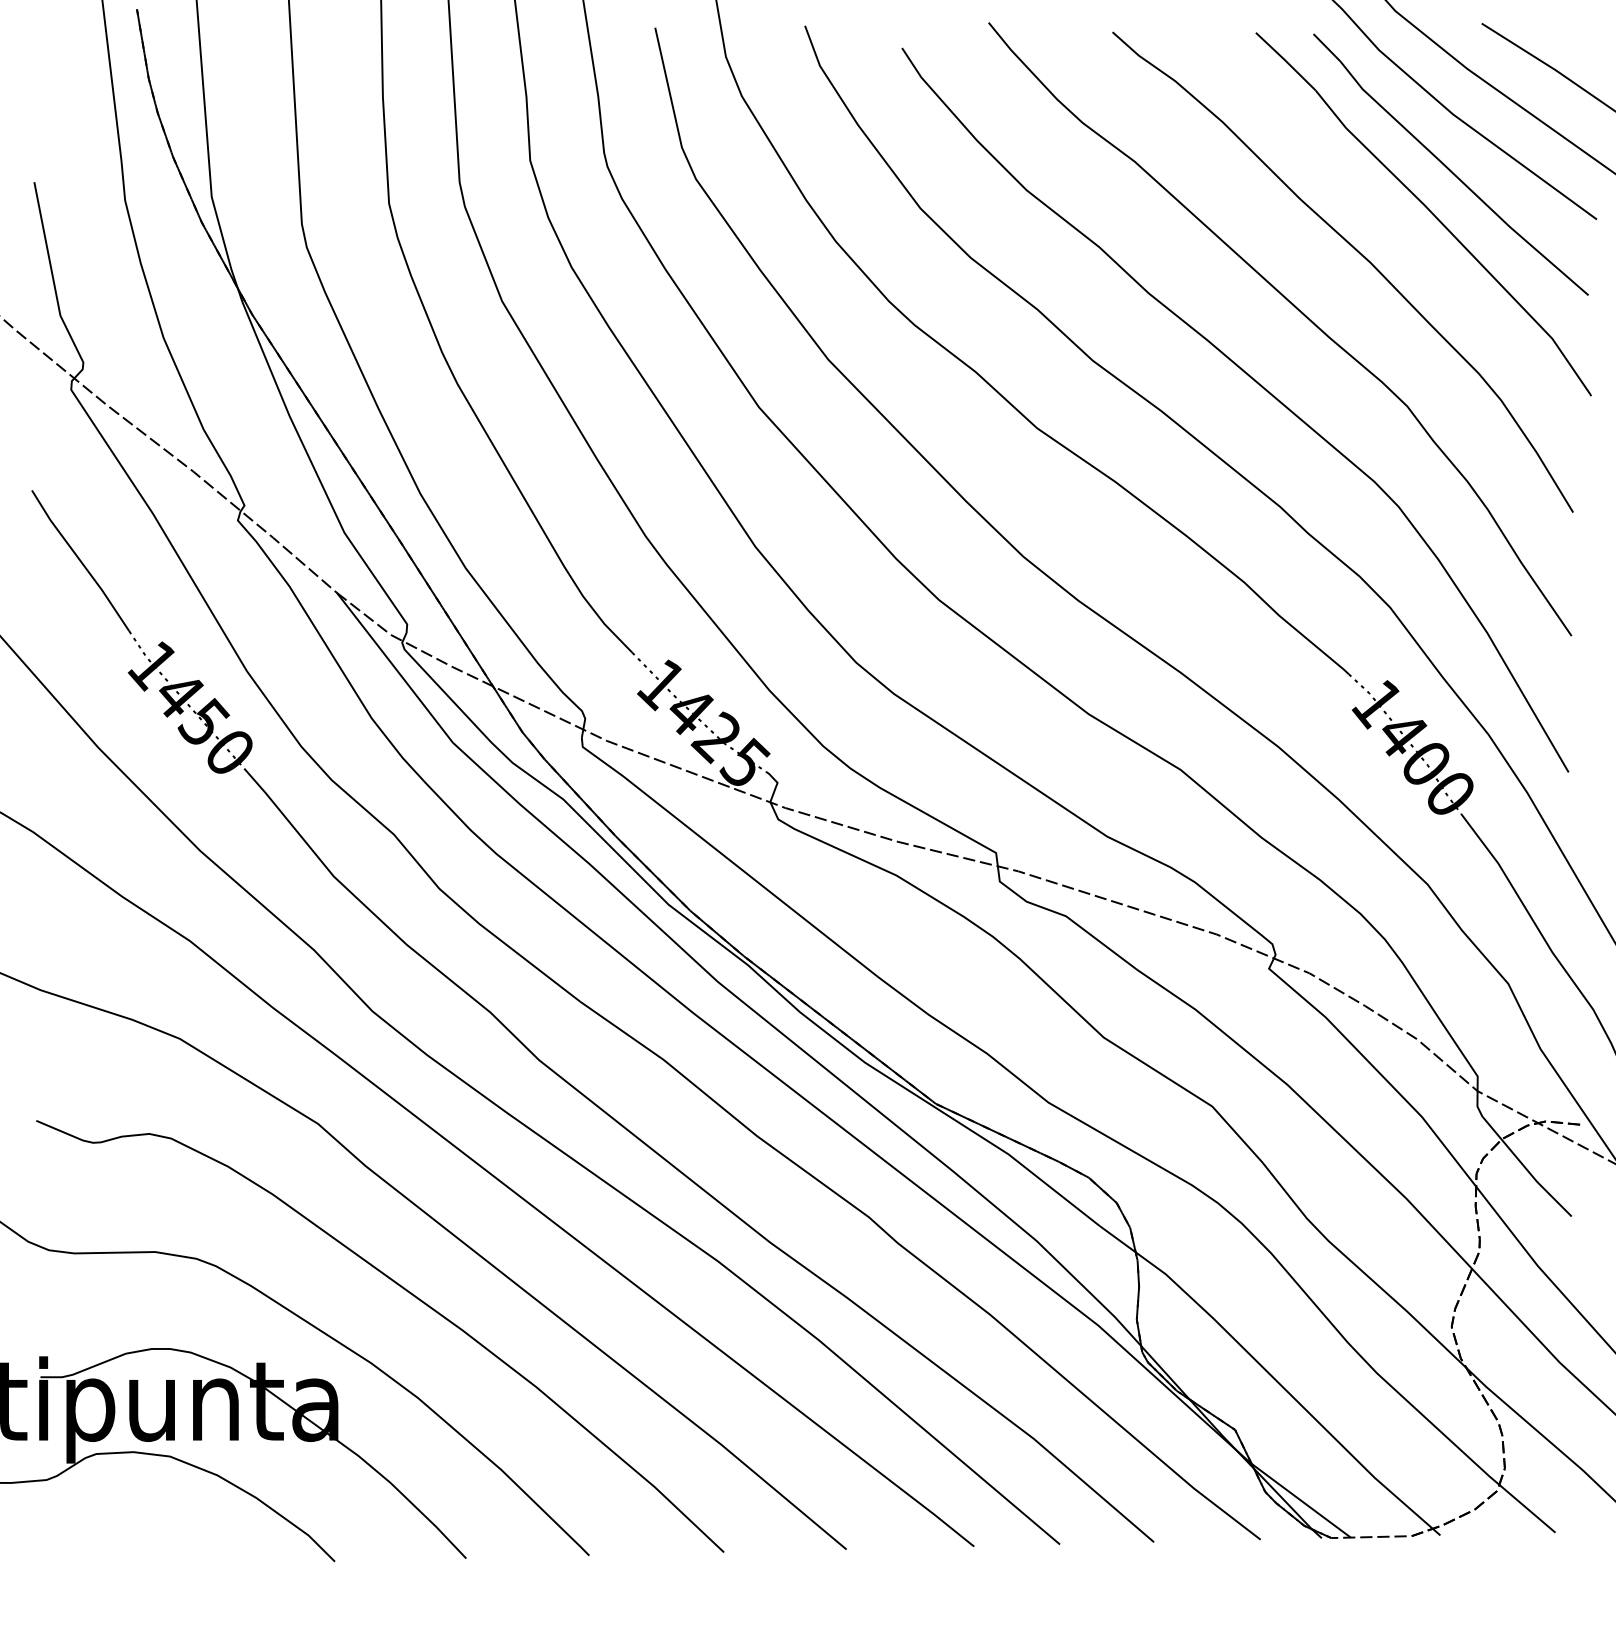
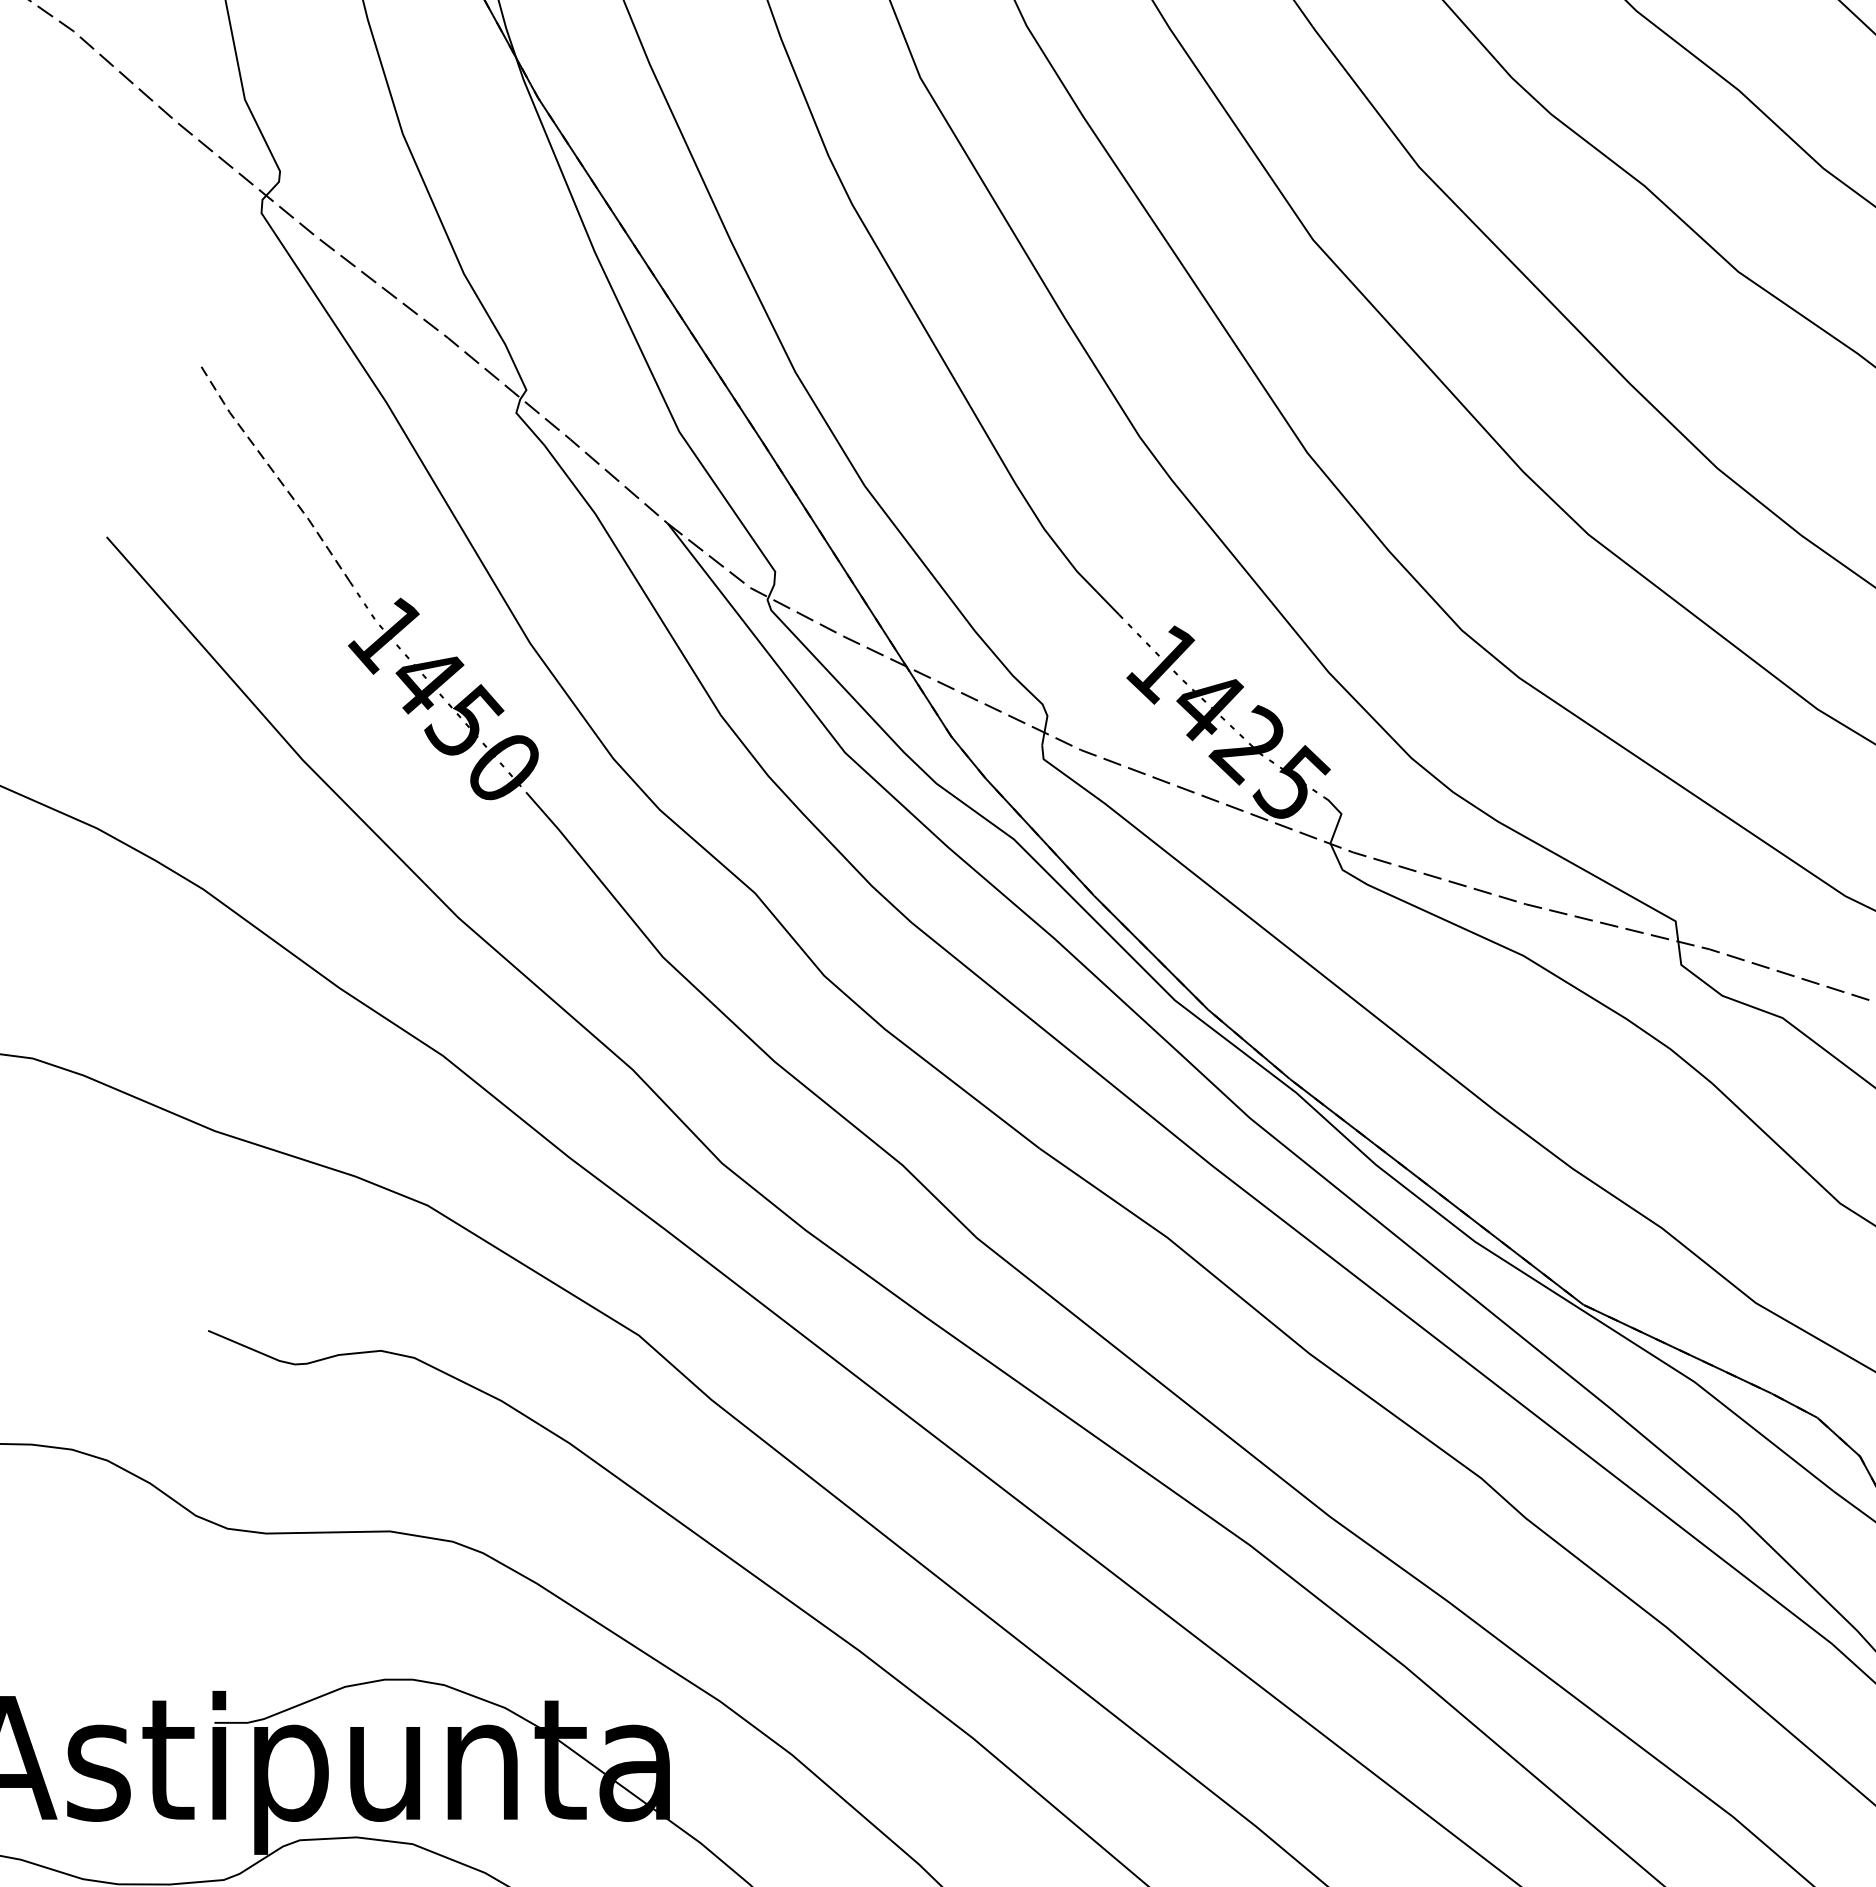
line: (80, 560) -> (275, 474), solid -> dashed

